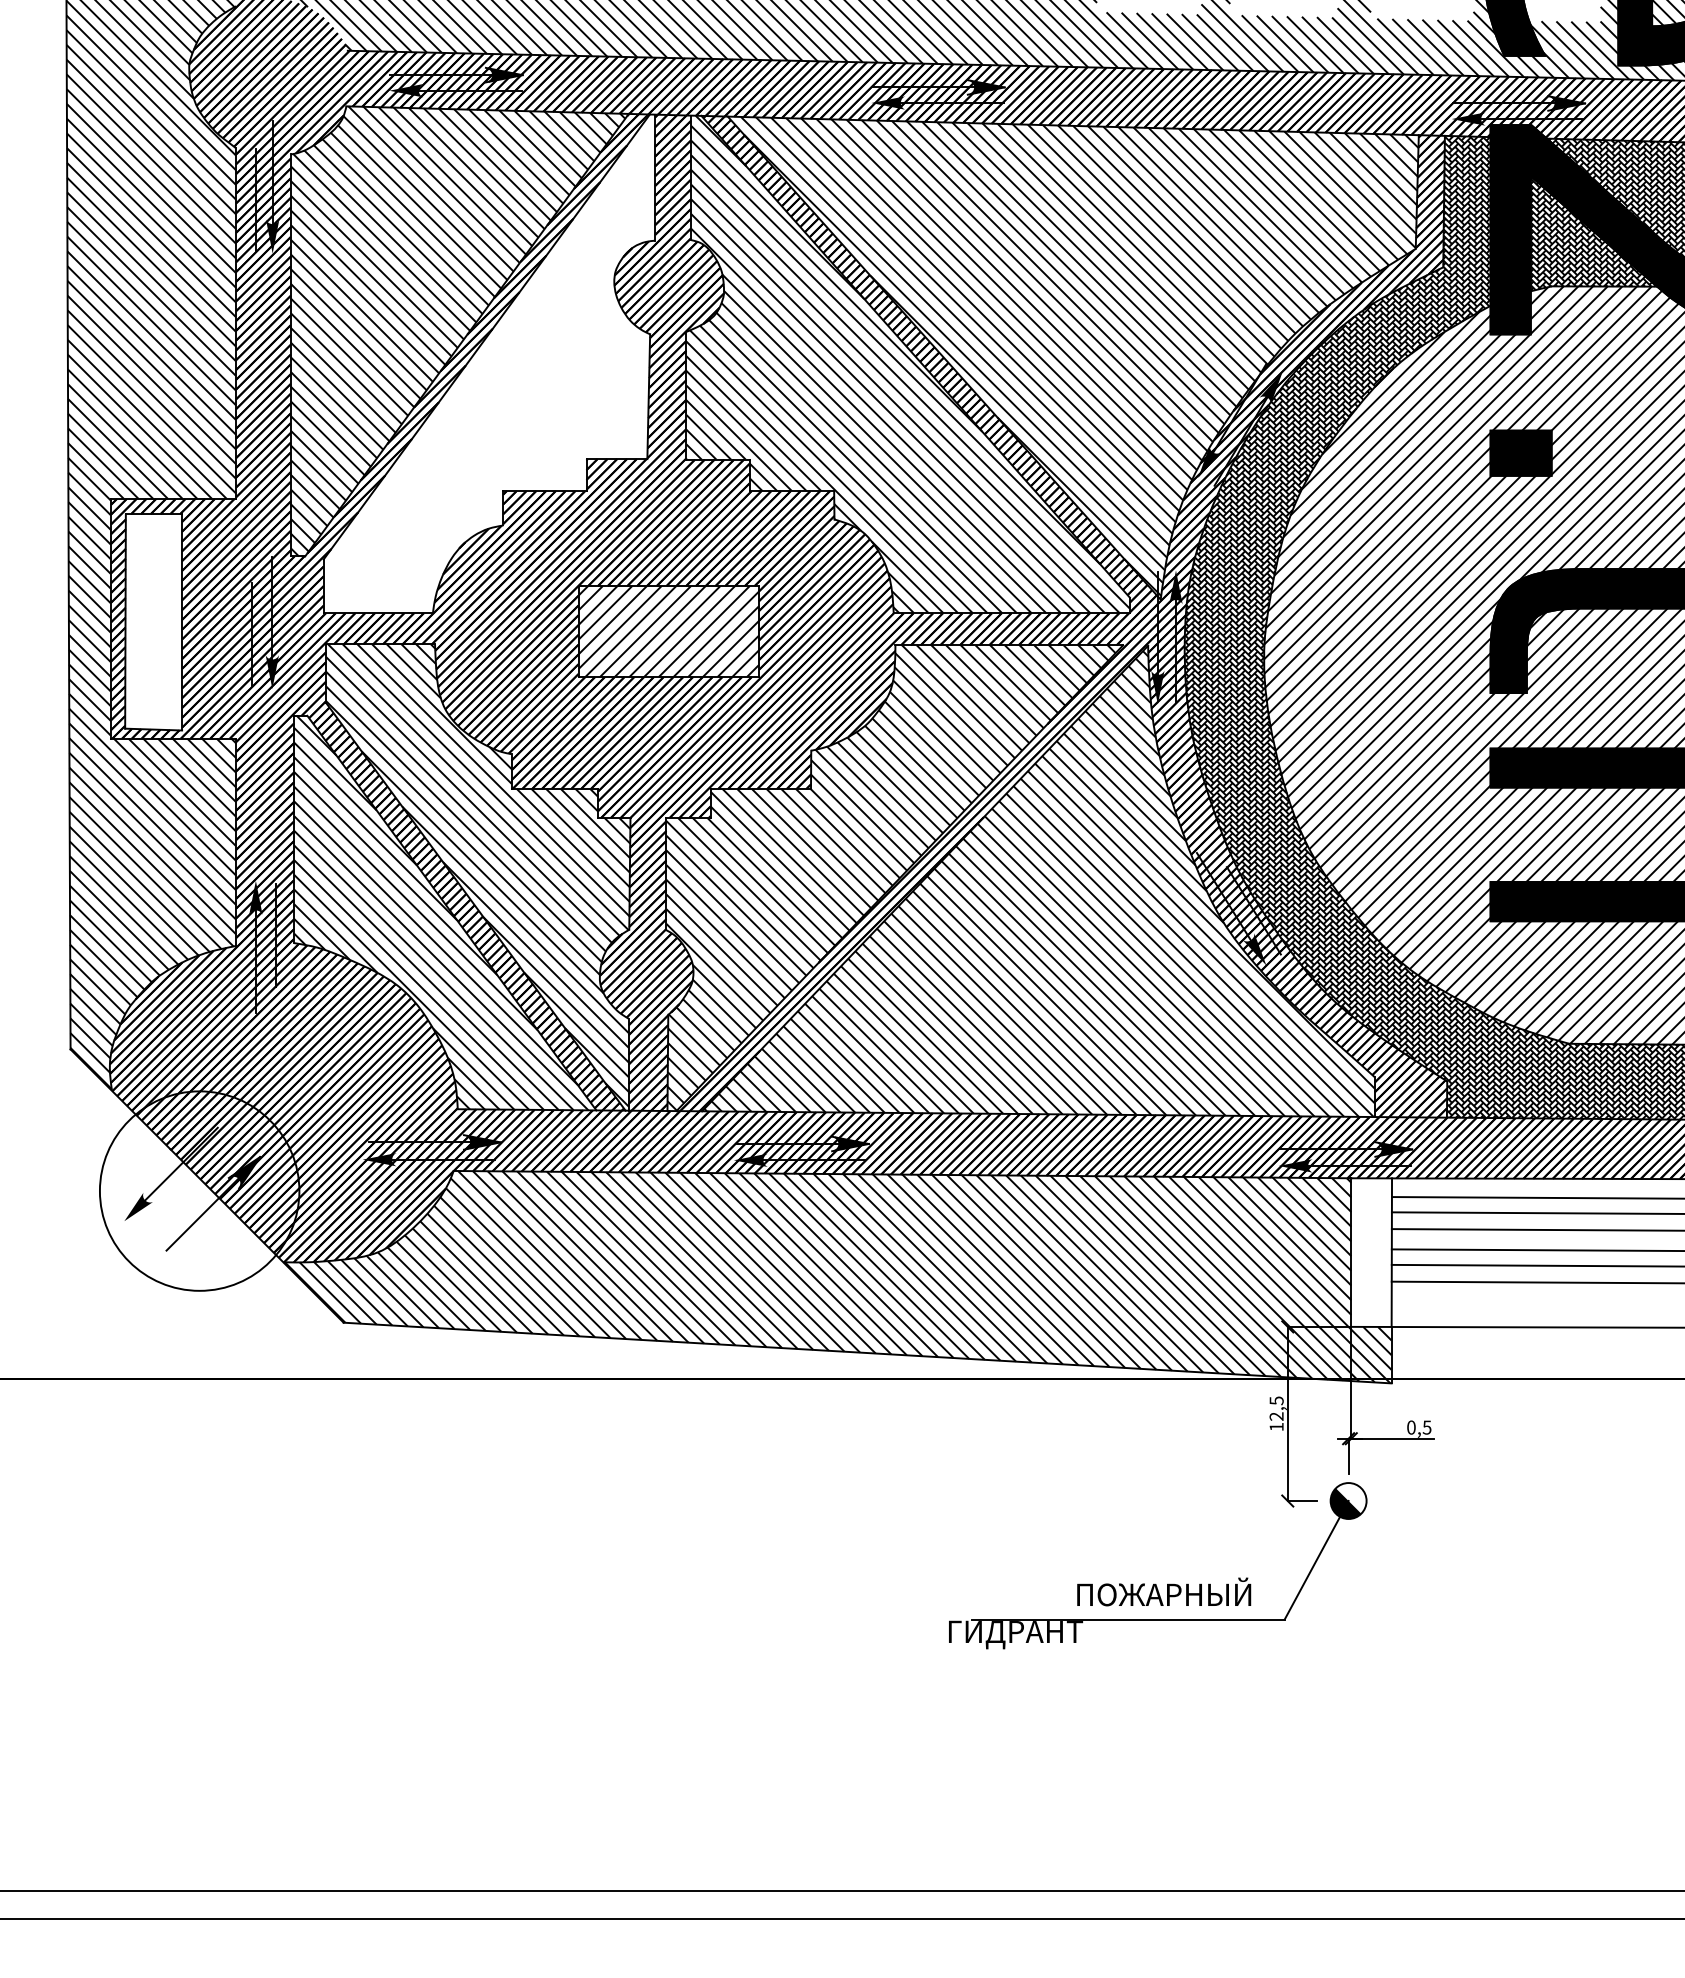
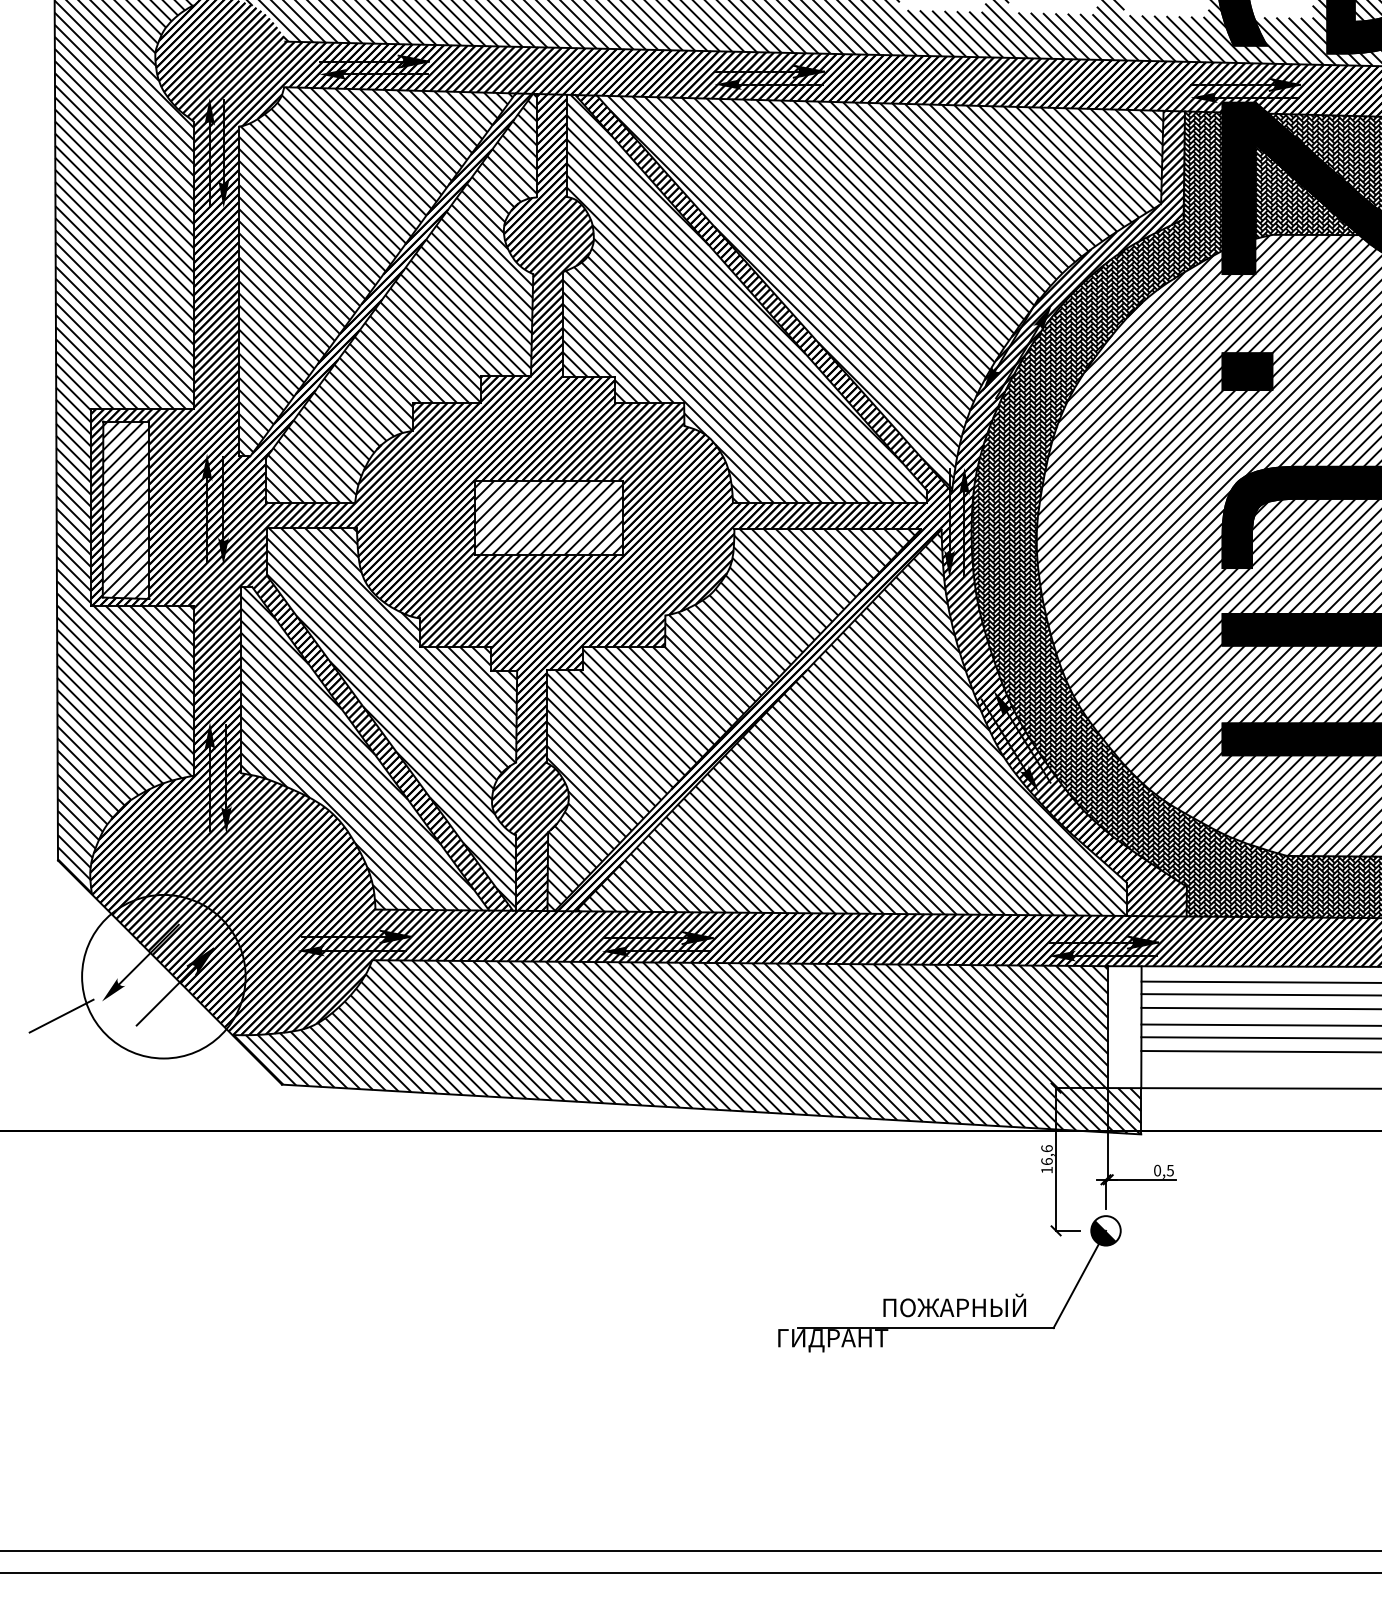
fill: (255, 136) -> (209, 111), added
hatch: (489, 363) -> (401, 298), added
fill: (252, 570) -> (207, 467), added
hatch: (153, 622) -> (126, 510), added
fill: (1223, 857) -> (1003, 703), added
fill: (275, 999) -> (226, 819), added
line: (74, 1239) -> (61, 1016), added
text: (1276, 1408) -> (1046, 1154), 12,5 -> 16,6

